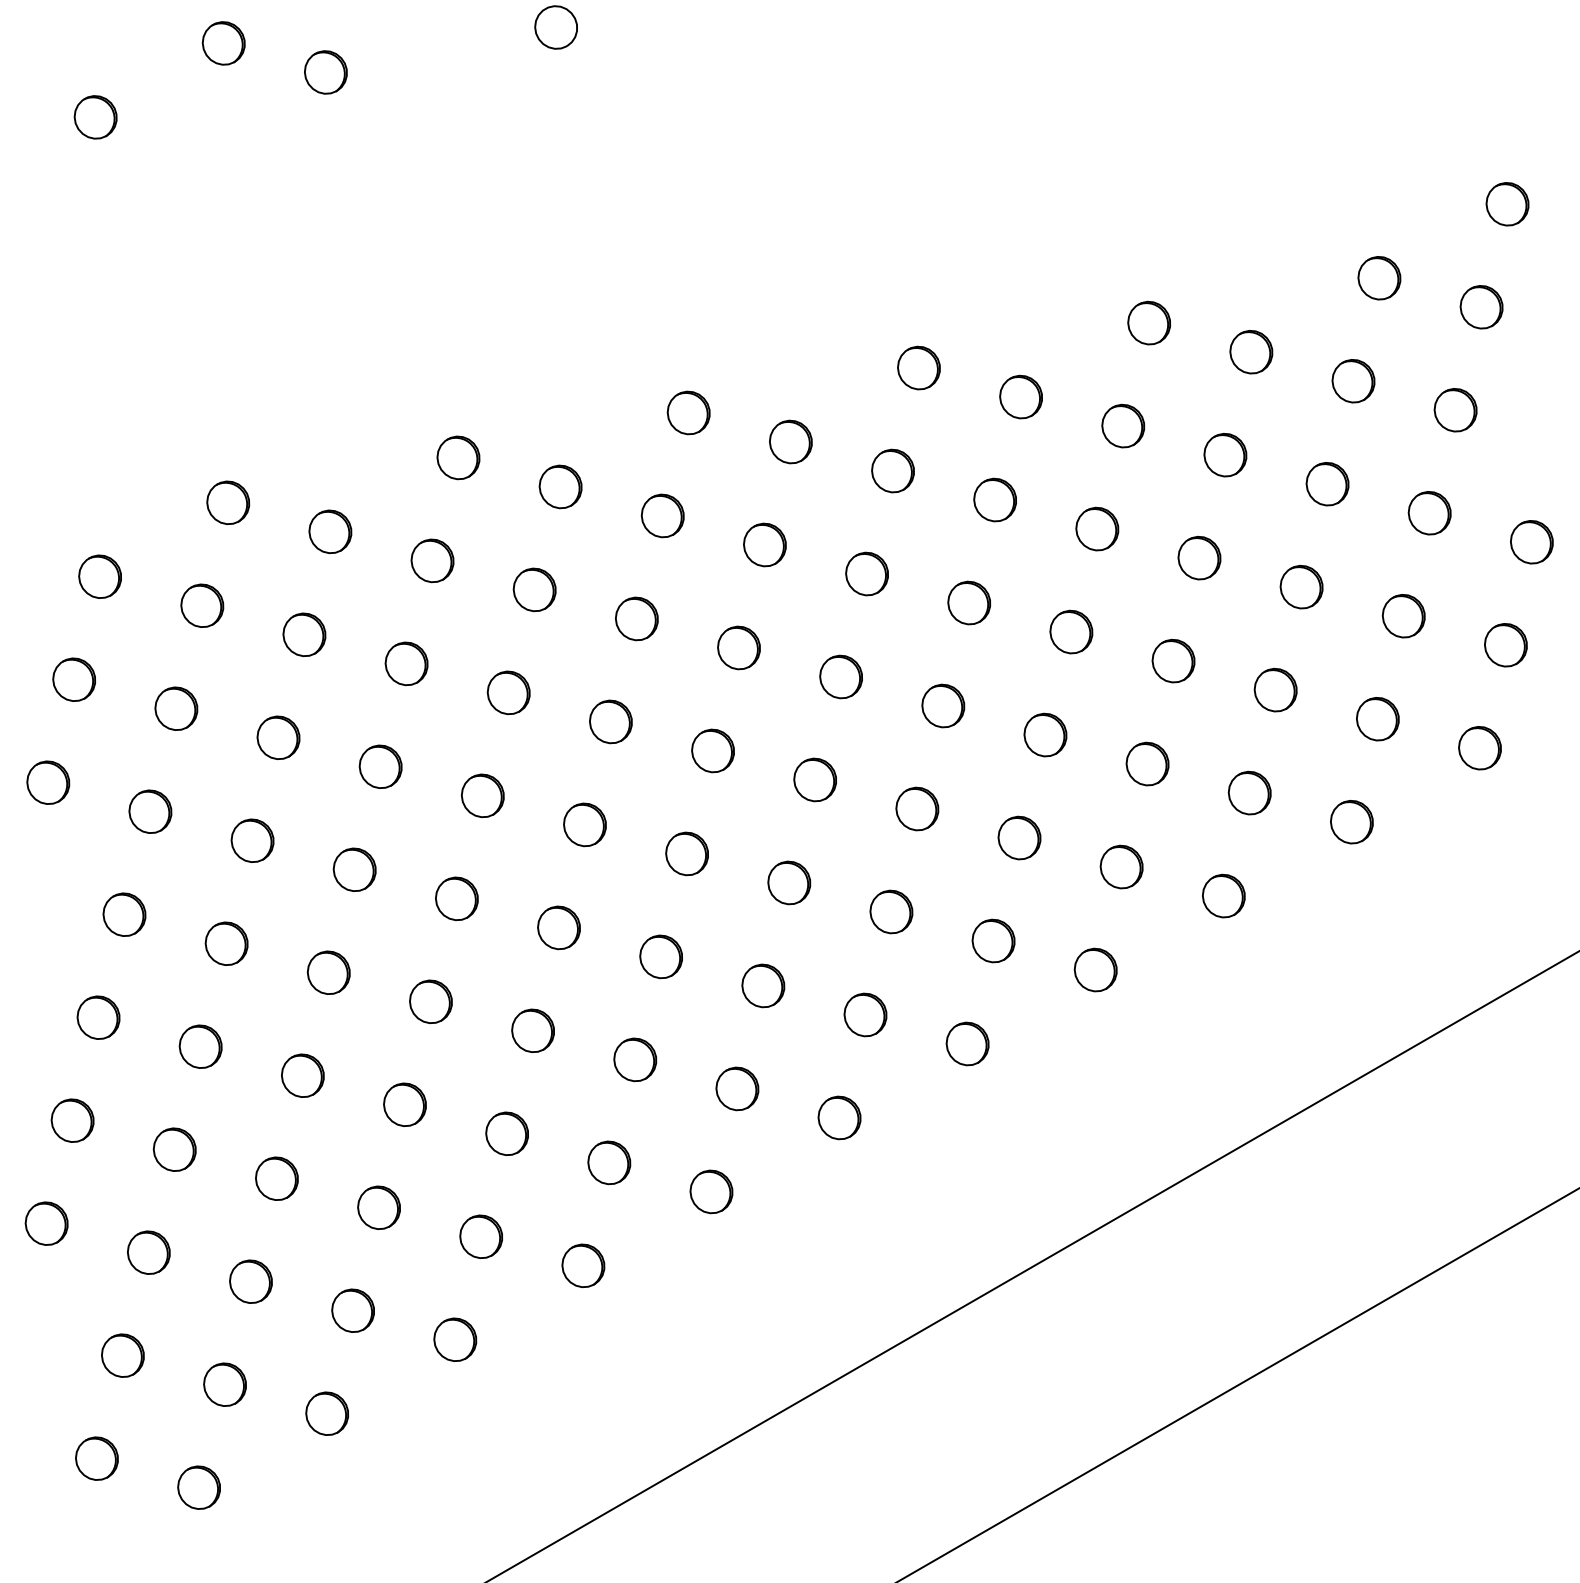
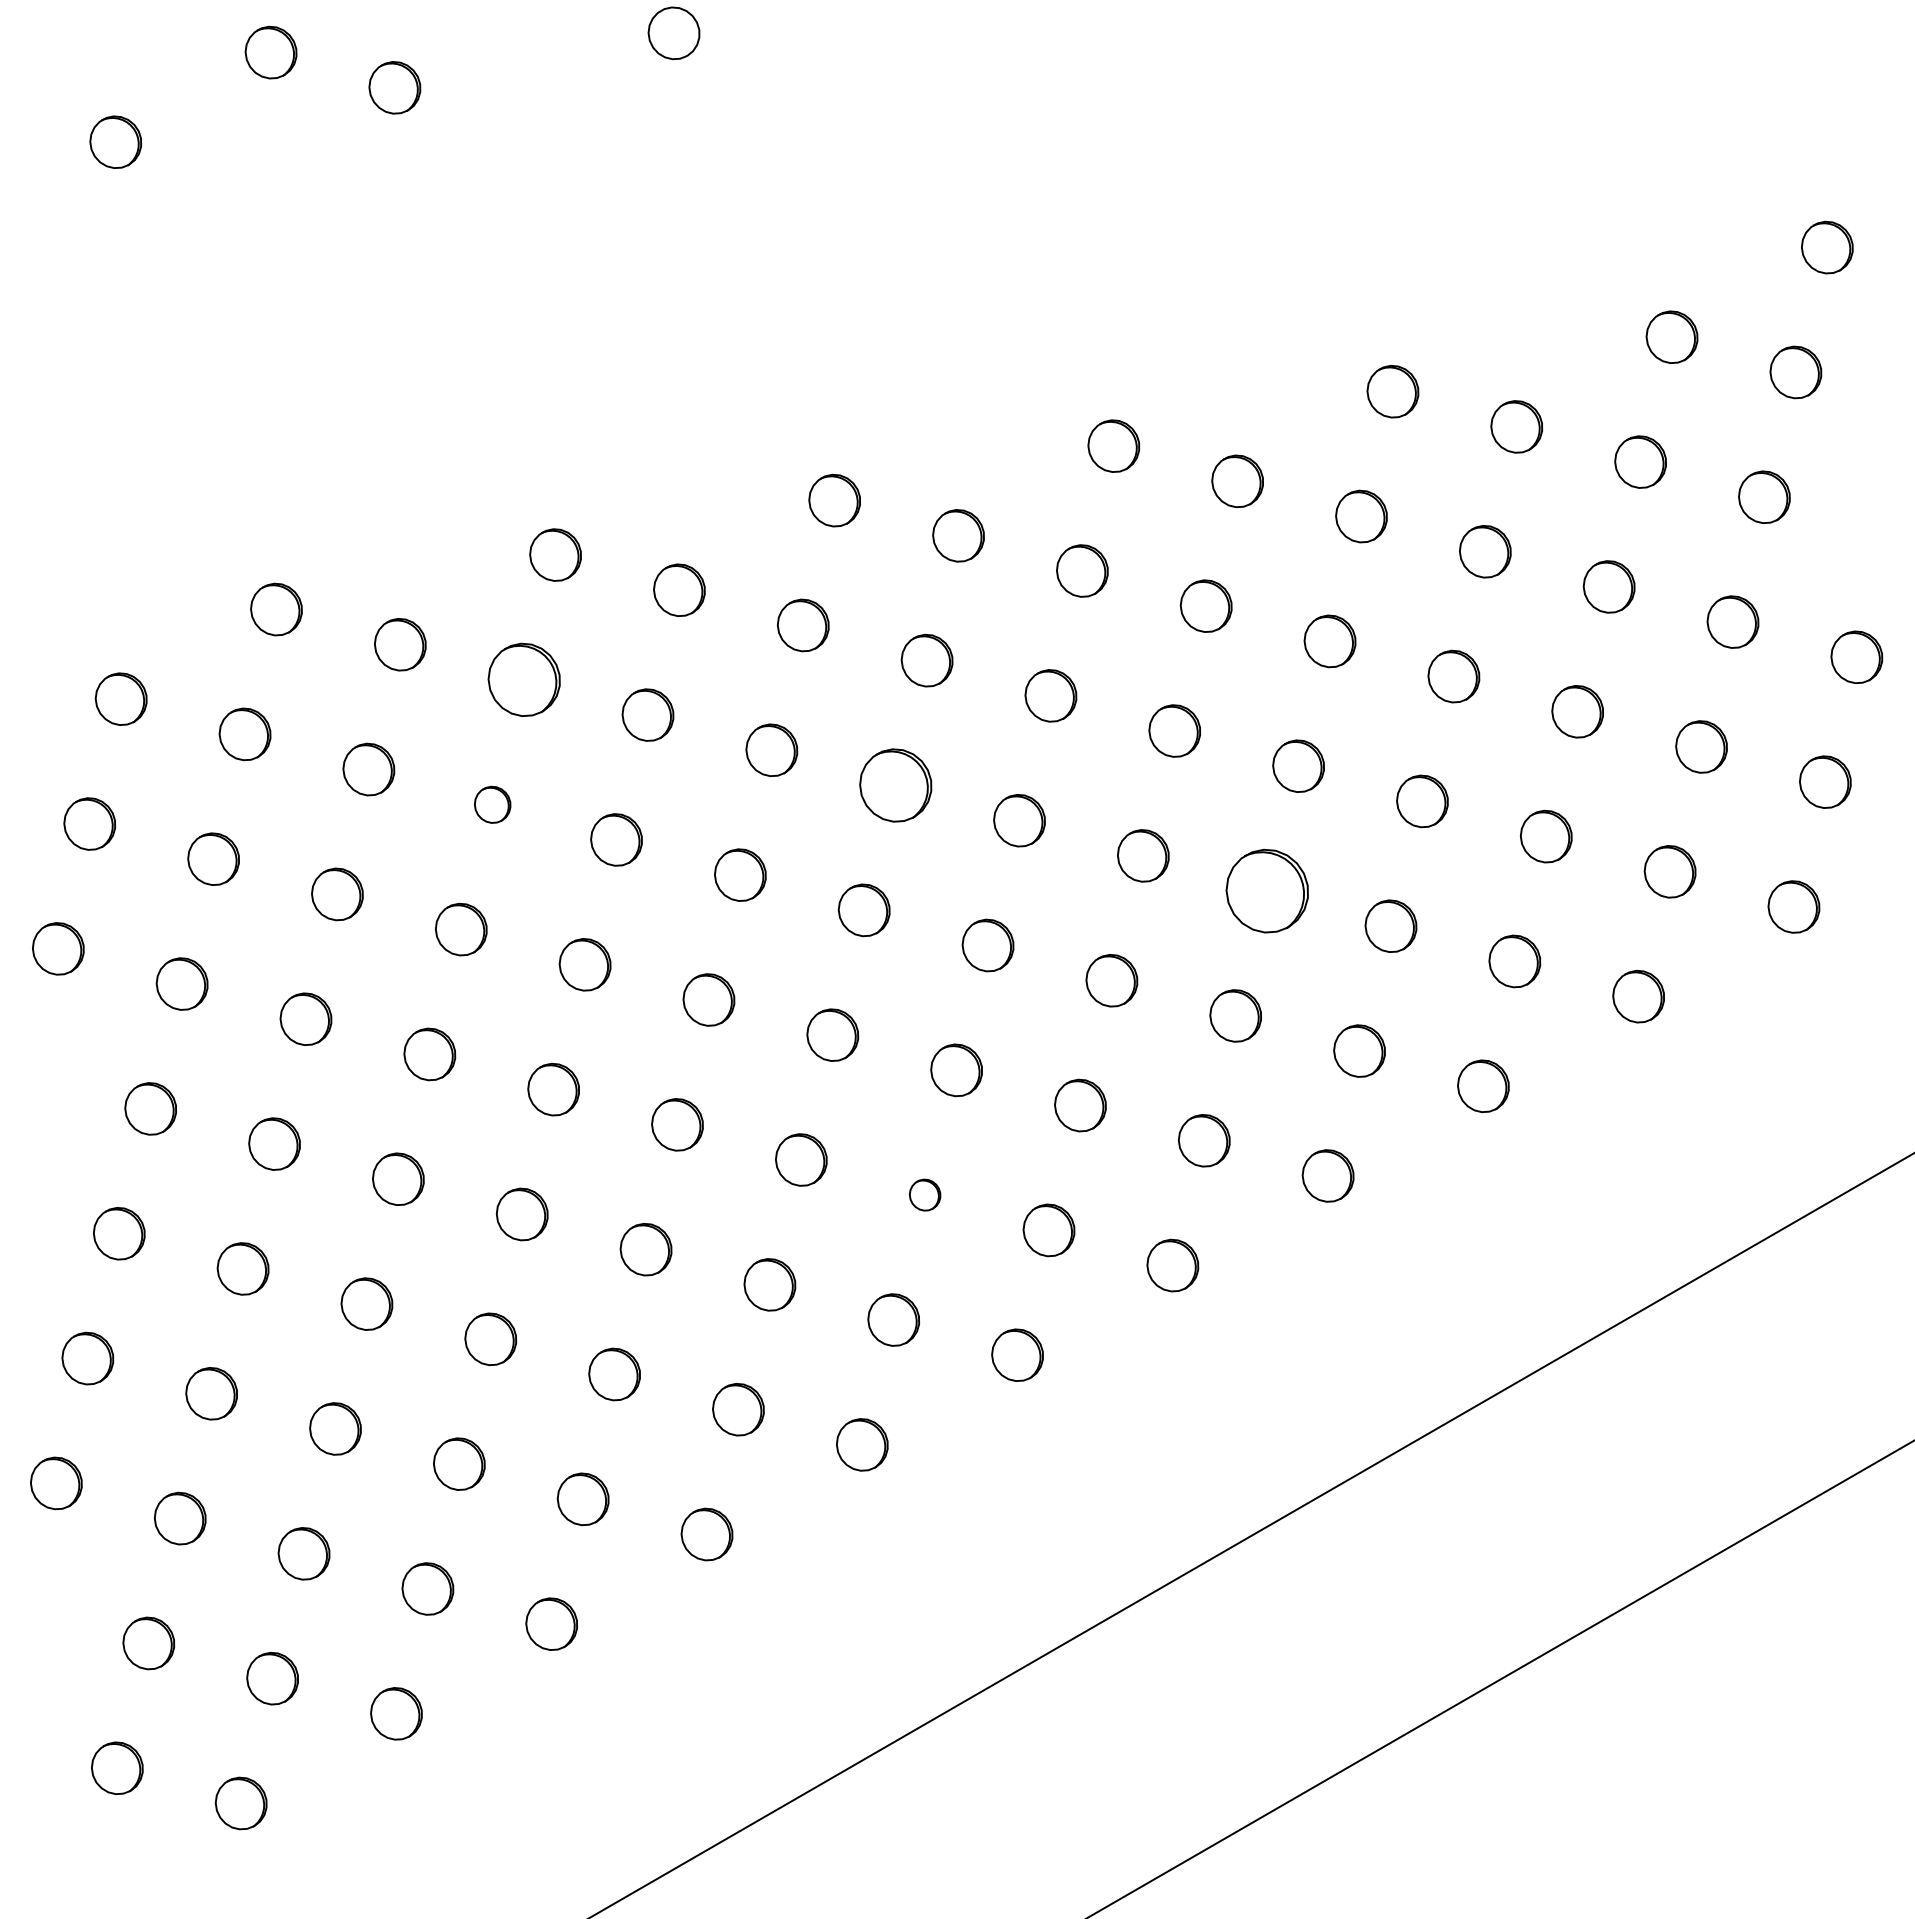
part: (431, 560) -> (523, 679), size x1.4
part: (738, 647) -> (895, 785), size x1.4
part: (406, 663) -> (492, 804), size x0.7
part: (1044, 734) -> (1266, 890), size x1.6
part: (762, 985) -> (924, 1194), size x0.6

